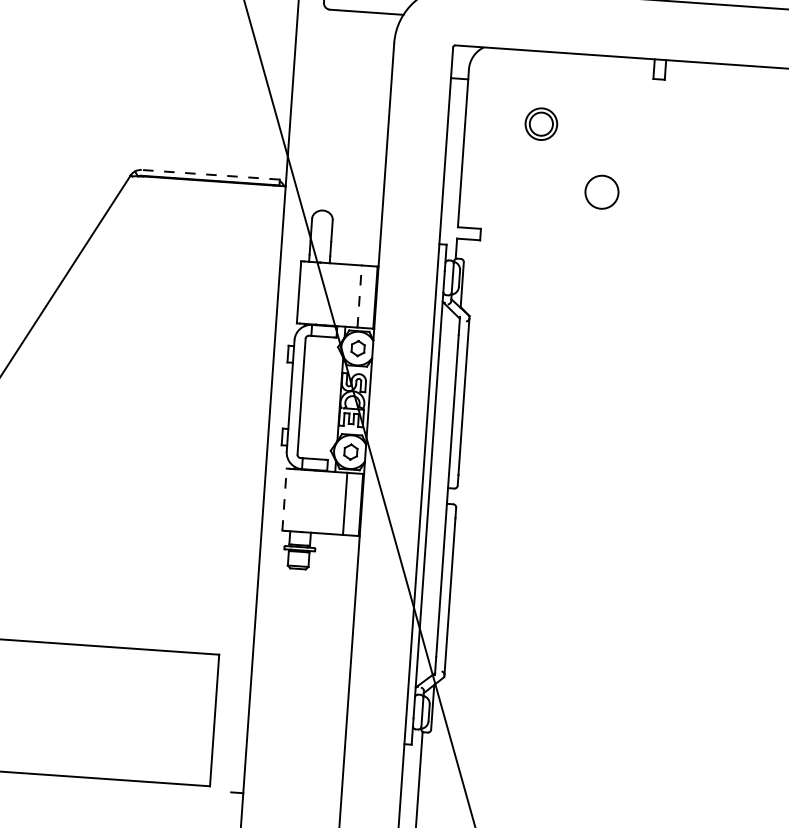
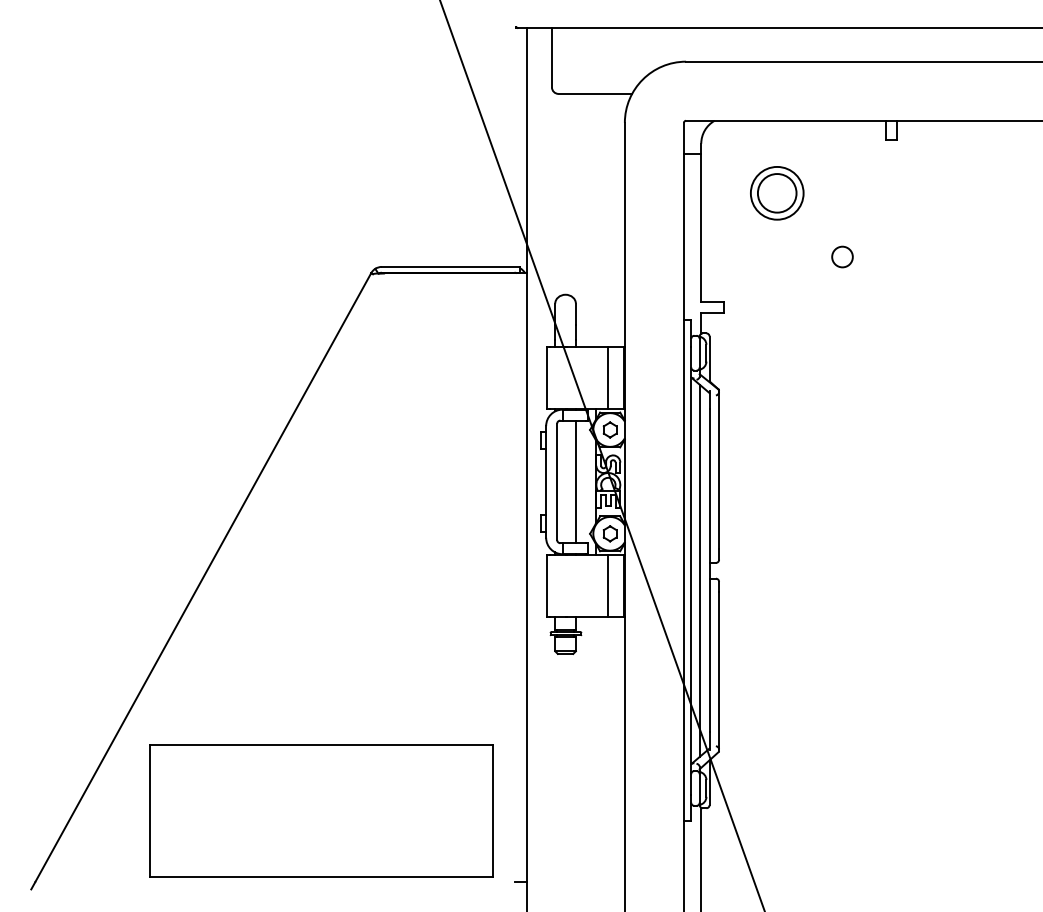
part: (541, 124) -> (777, 193), size x1.67
line: (210, 174) -> (450, 266), dashed -> solid
circle: (601, 191) -> (842, 256), size x0.62
line: (360, 296) -> (608, 377), dashed -> solid
line: (319, 397) -> (575, 481), added
line: (437, 494) -> (699, 570), added
line: (284, 499) -> (547, 585), dashed -> solid

